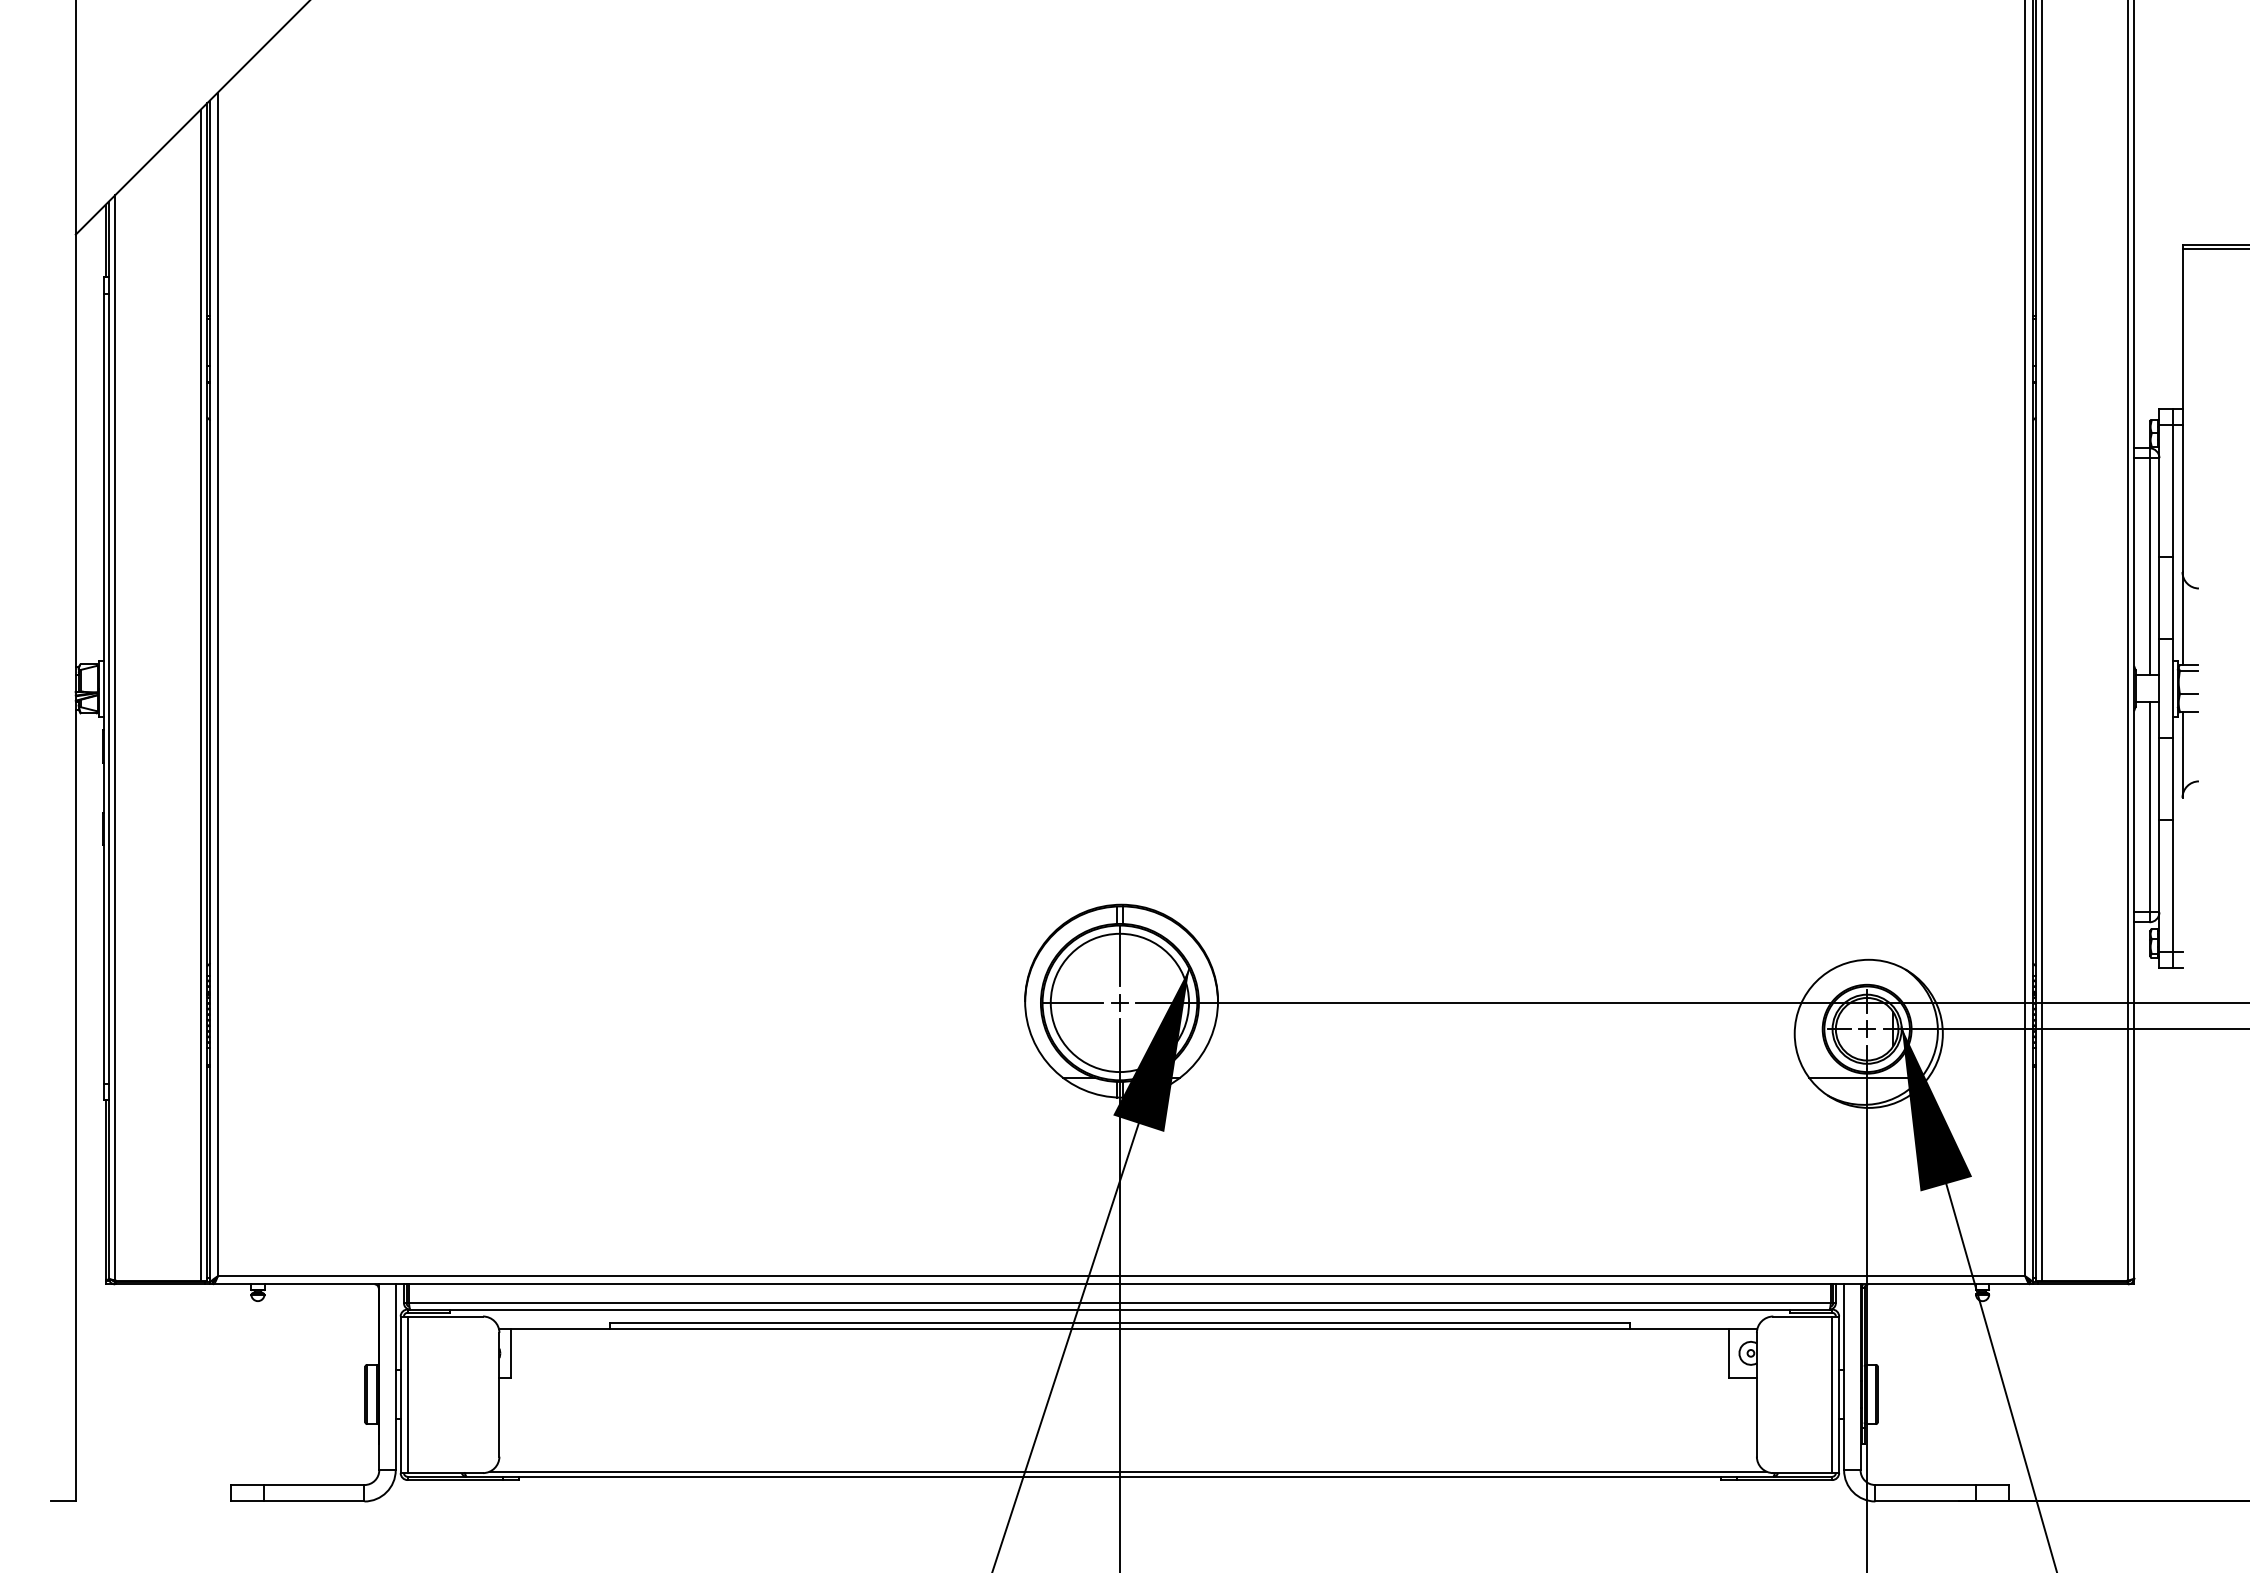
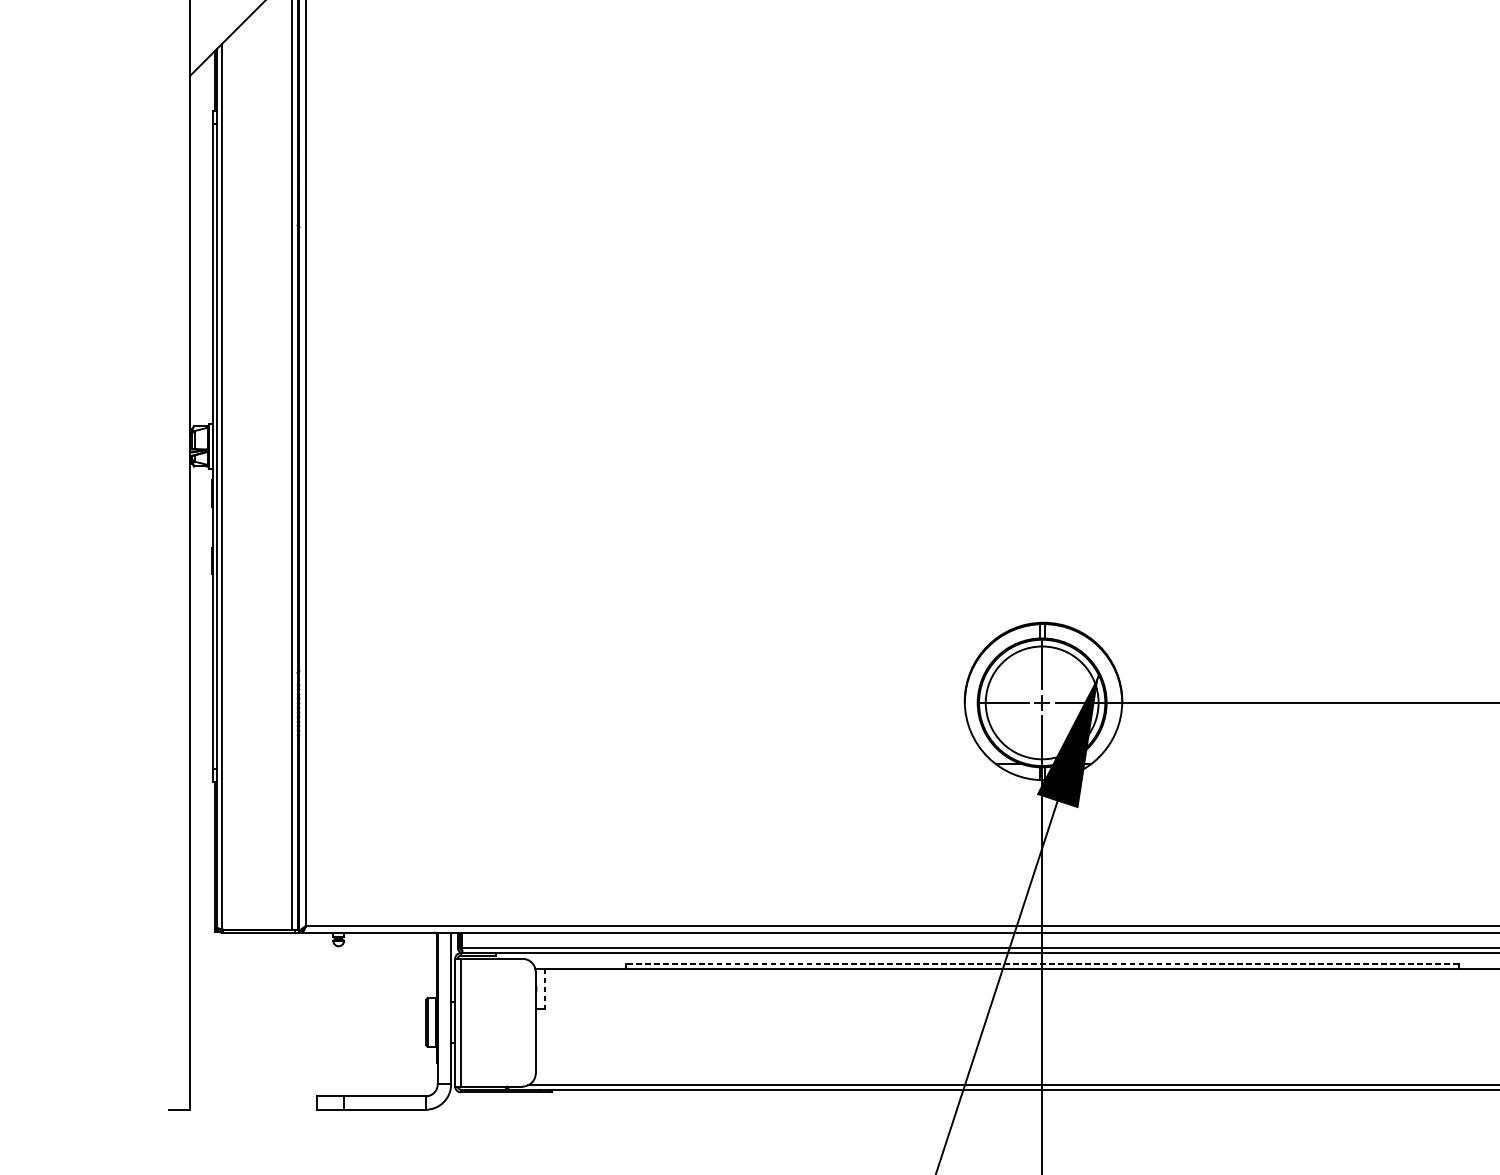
line: (1119, 1323) -> (1041, 964), solid -> dashed
line: (510, 1353) -> (544, 989), solid -> dashed

